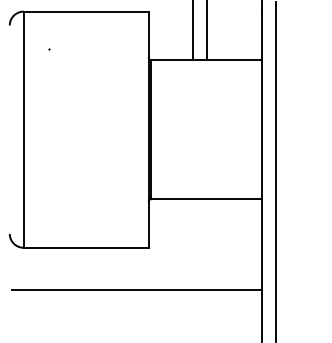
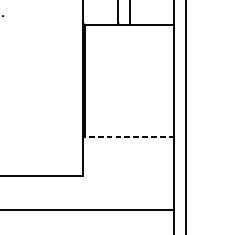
line: (206, 199) -> (129, 136), solid -> dashed

